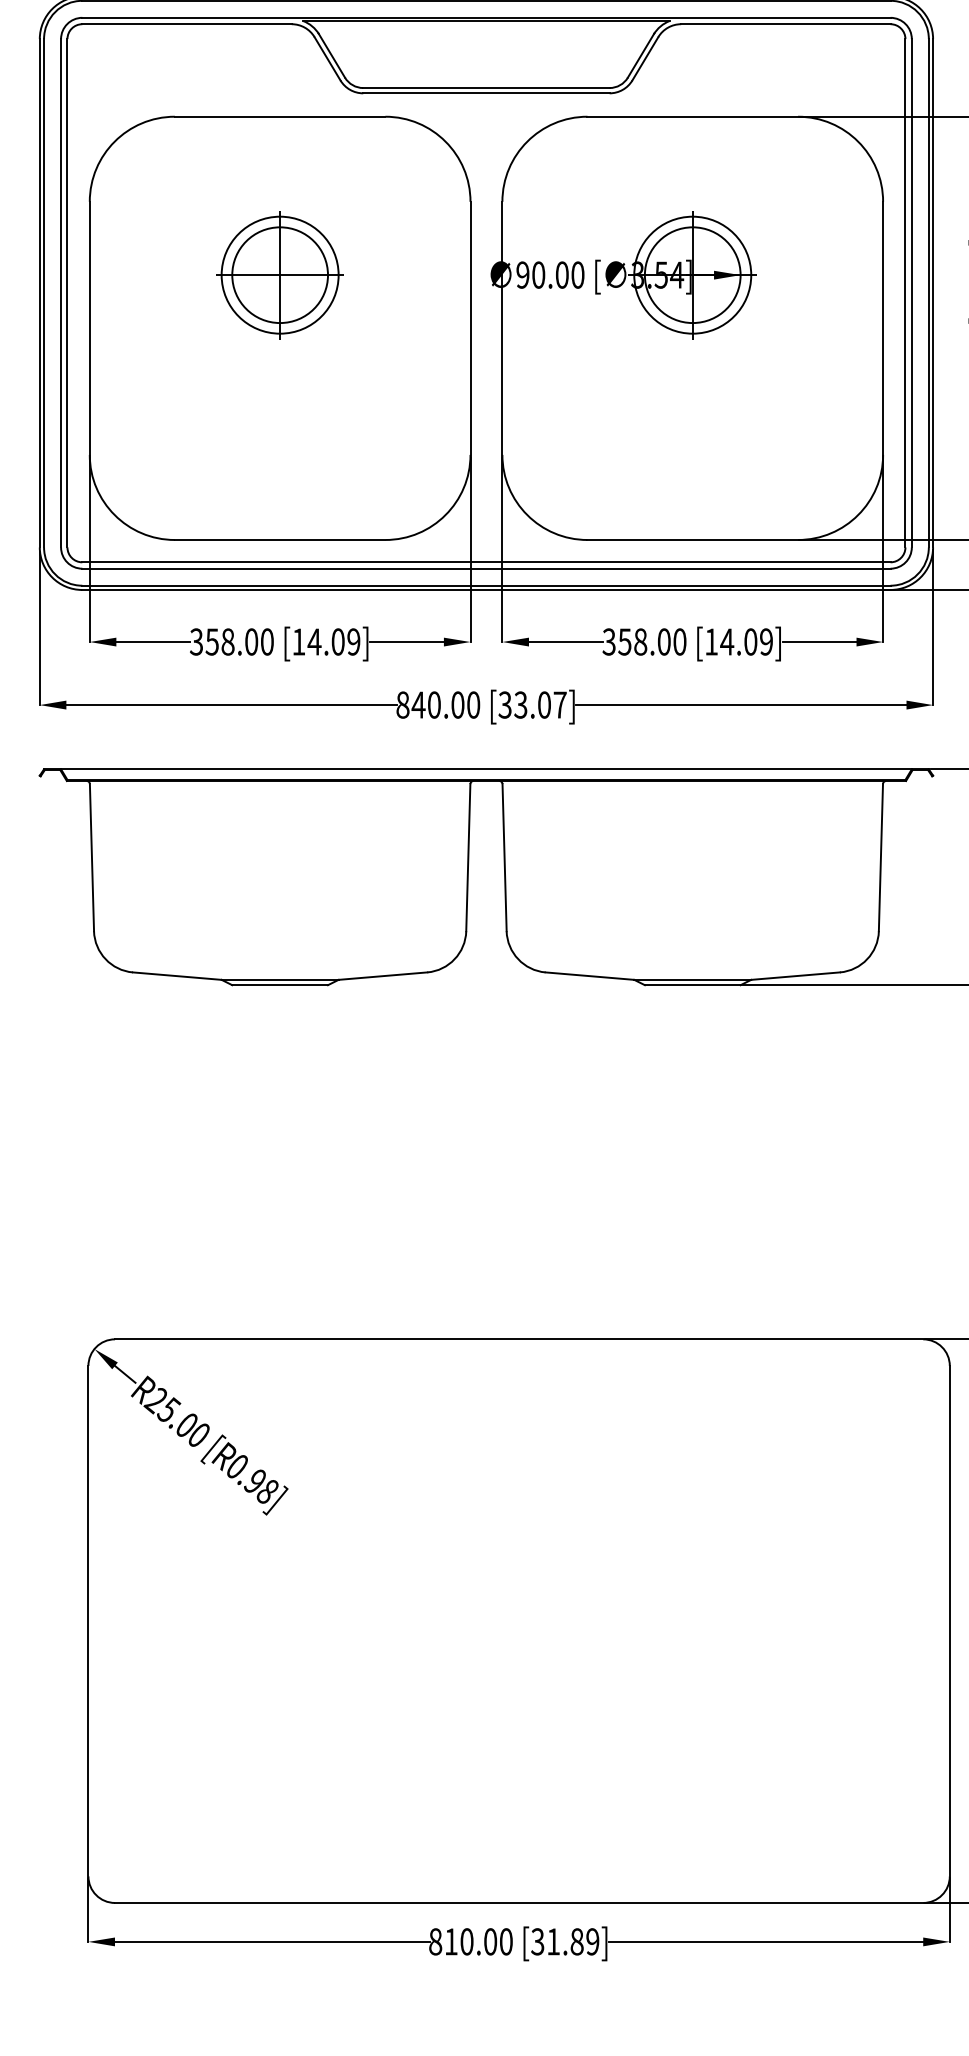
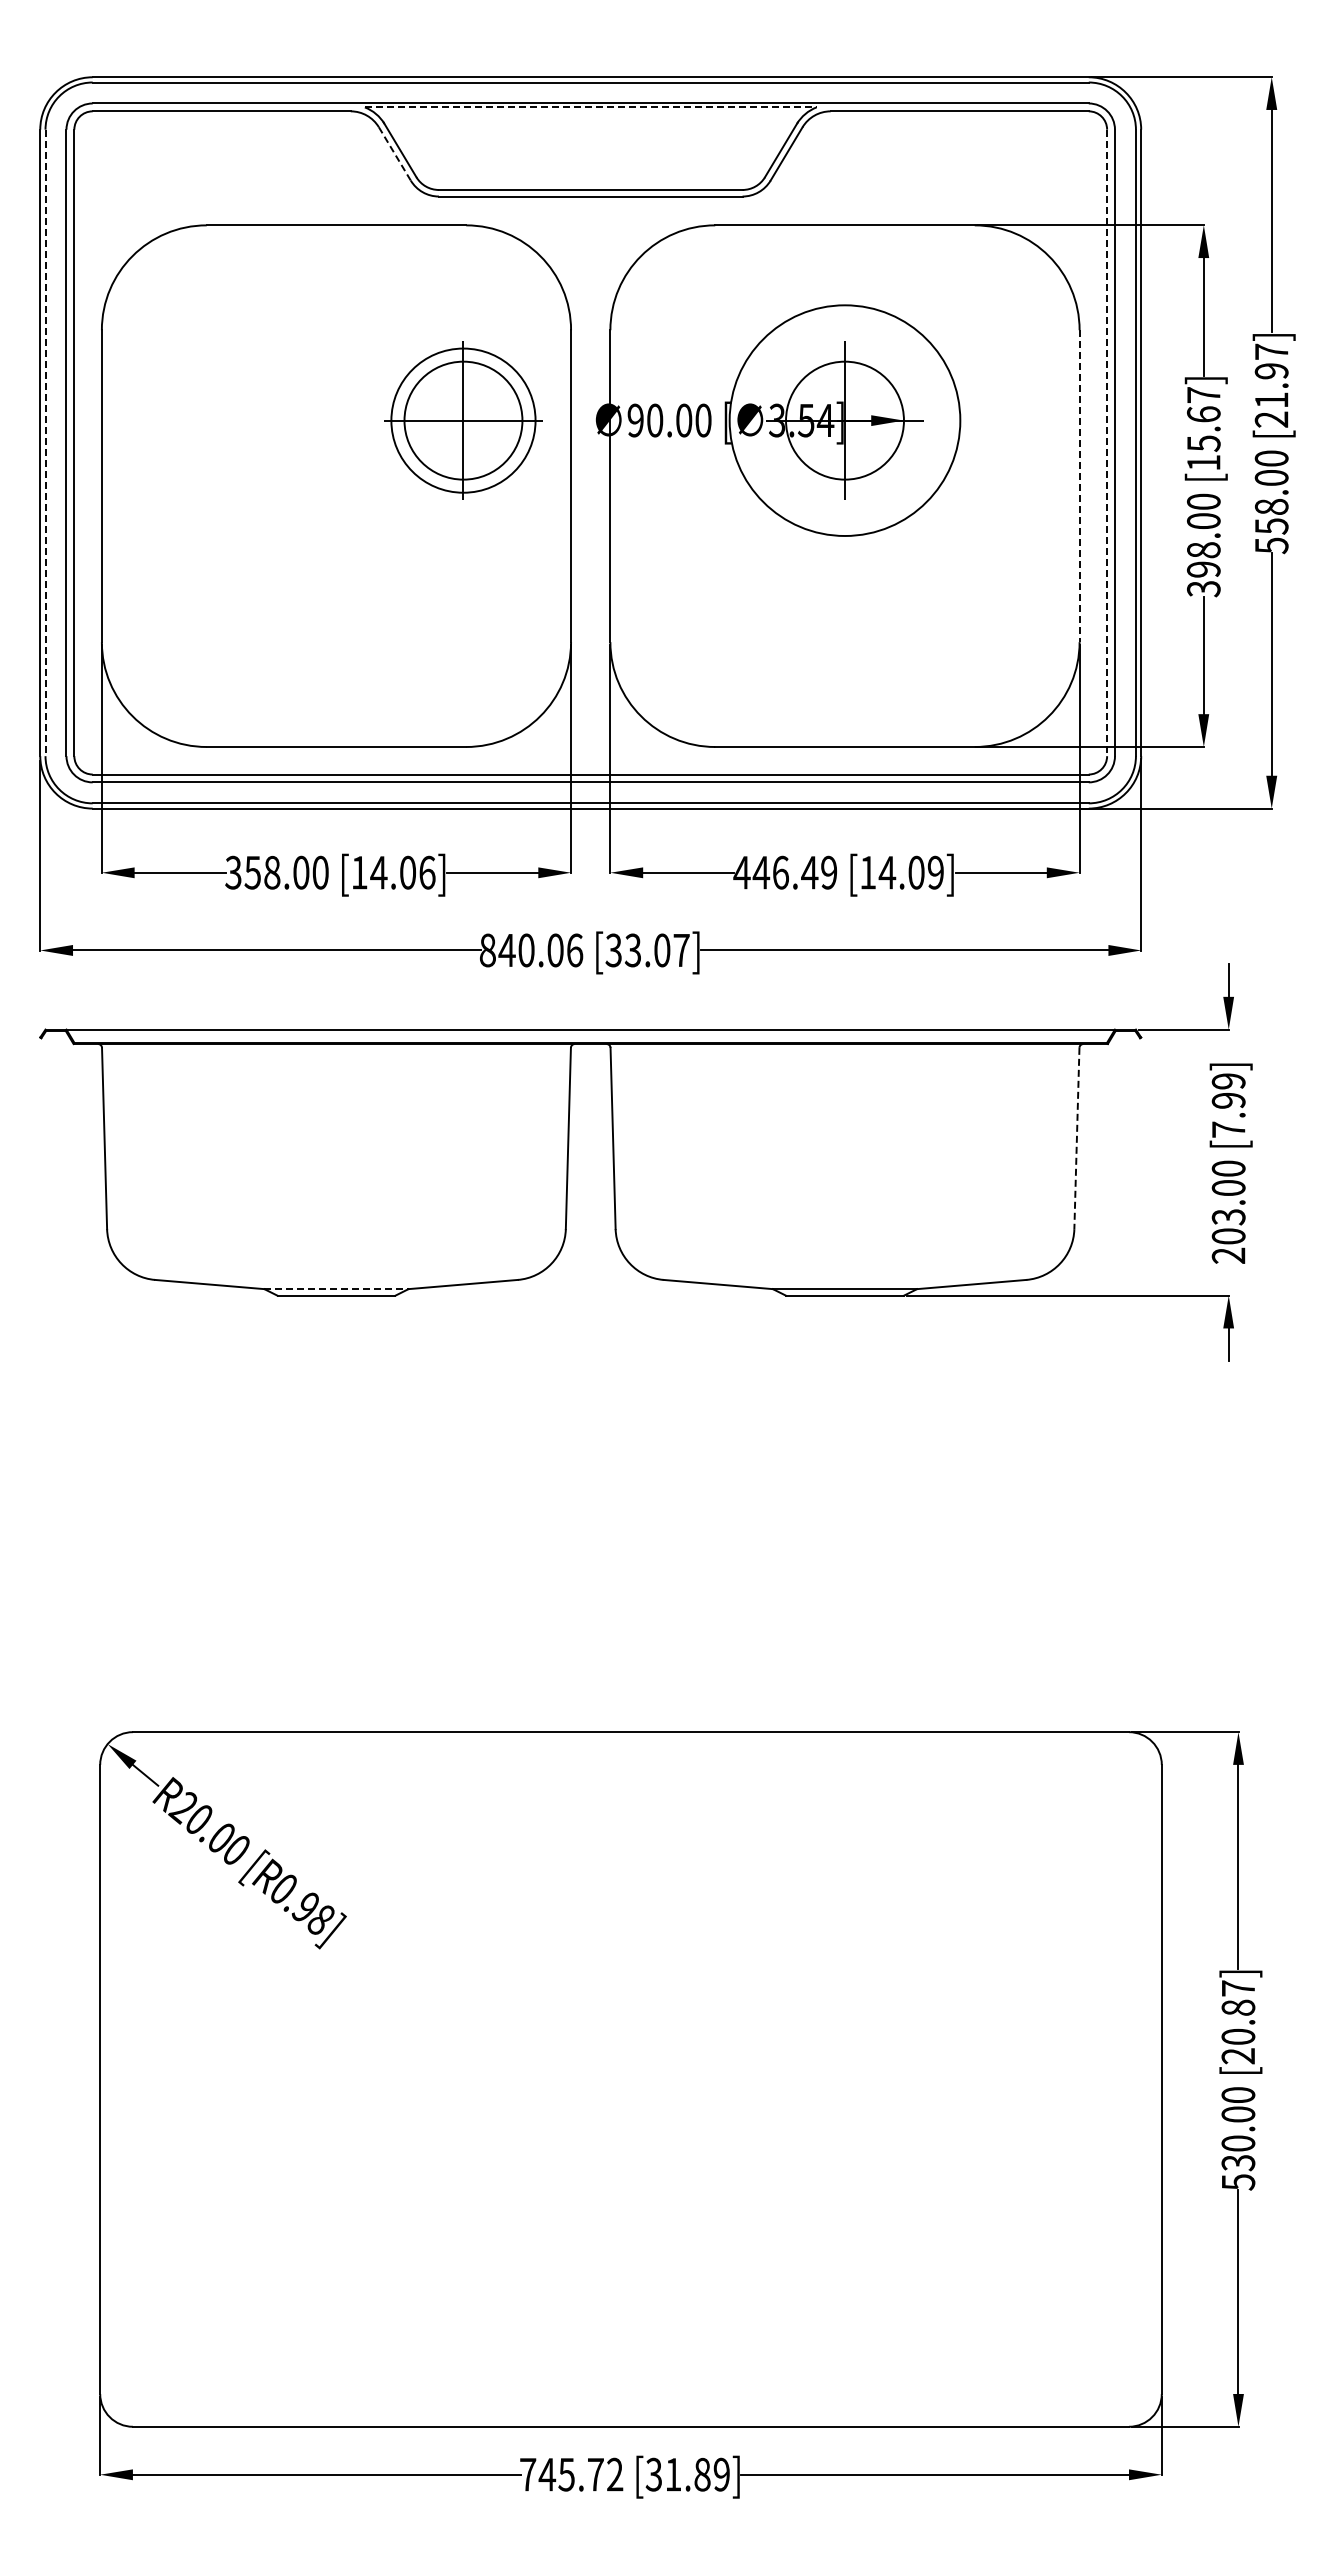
line: (486, 21) -> (590, 107), solid -> dashed
line: (328, 59) -> (395, 154), solid -> dashed
part: (280, 275) -> (463, 420), moved
circle: (692, 275) -> (844, 420), size x1.6
line: (44, 293) -> (45, 443), solid -> dashed
line: (905, 293) -> (1107, 443), solid -> dashed
line: (883, 328) -> (1079, 486), solid -> dashed
text: (354, 641) -> (427, 872), [14.09] -> [14.06]
text: (644, 641) -> (785, 872), 358.00 -> 446.49
text: (474, 705) -> (575, 950), 840.00 -> 840.06
line: (880, 857) -> (1076, 1138), solid -> dashed
line: (280, 980) -> (336, 1289), solid -> dashed
text: (169, 1409) -> (199, 1818), R25.00 -> R20.00
text: (470, 1941) -> (571, 2474), 810.00 -> 745.72

